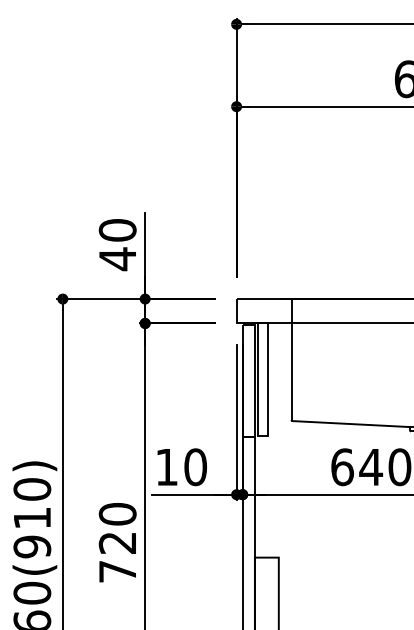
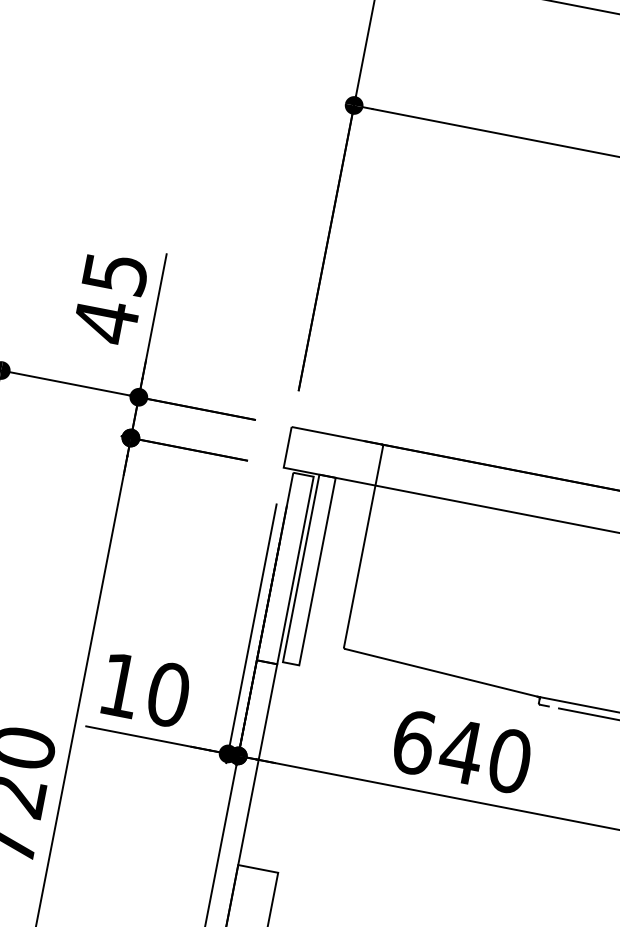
text: (117, 230) -> (114, 273), 40 -> 45

